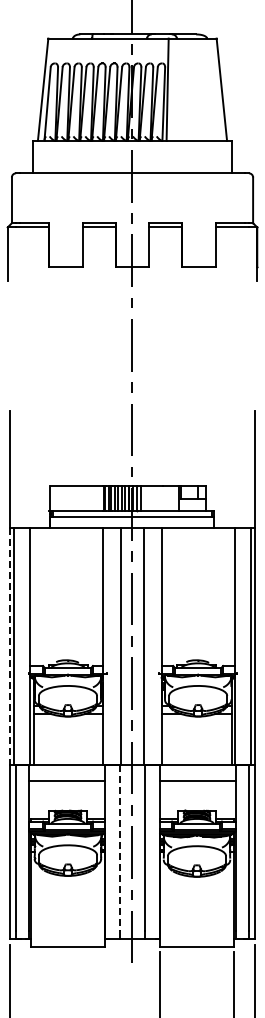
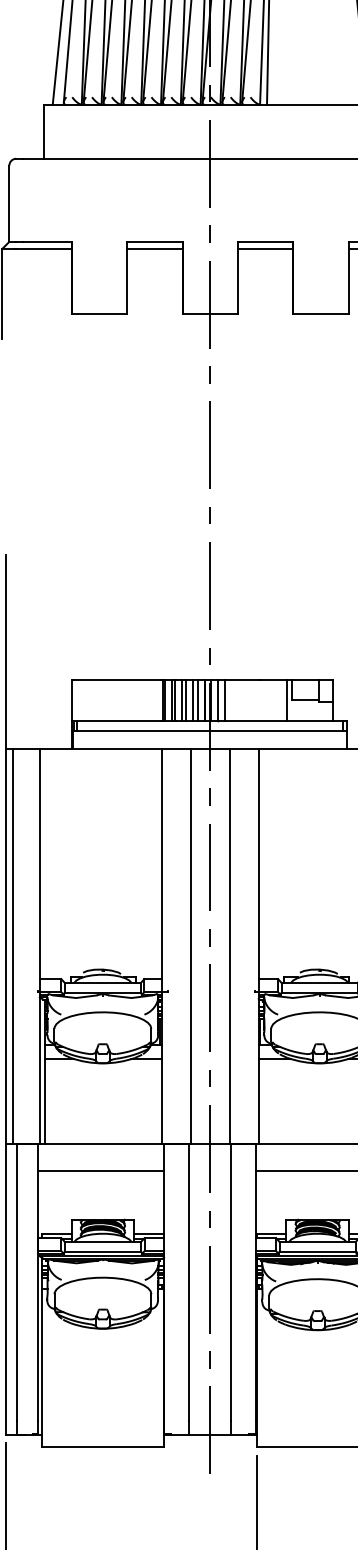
line: (9, 646) -> (5, 946), dashed -> solid
line: (120, 848) -> (190, 1283), dashed -> solid

